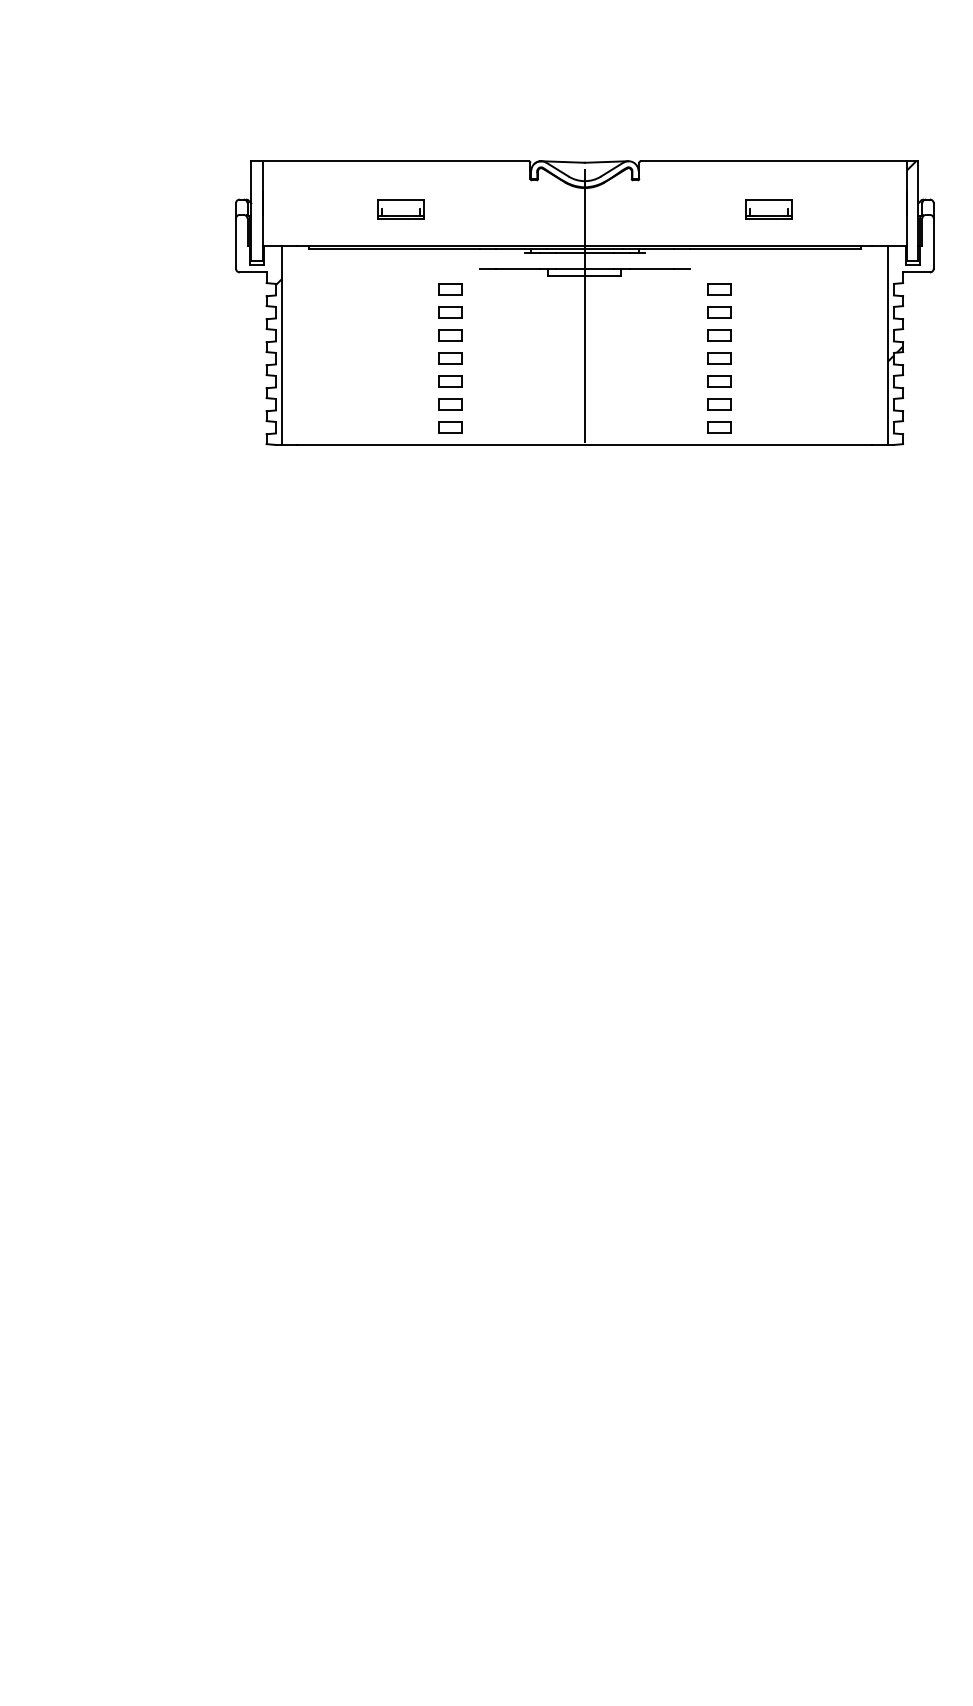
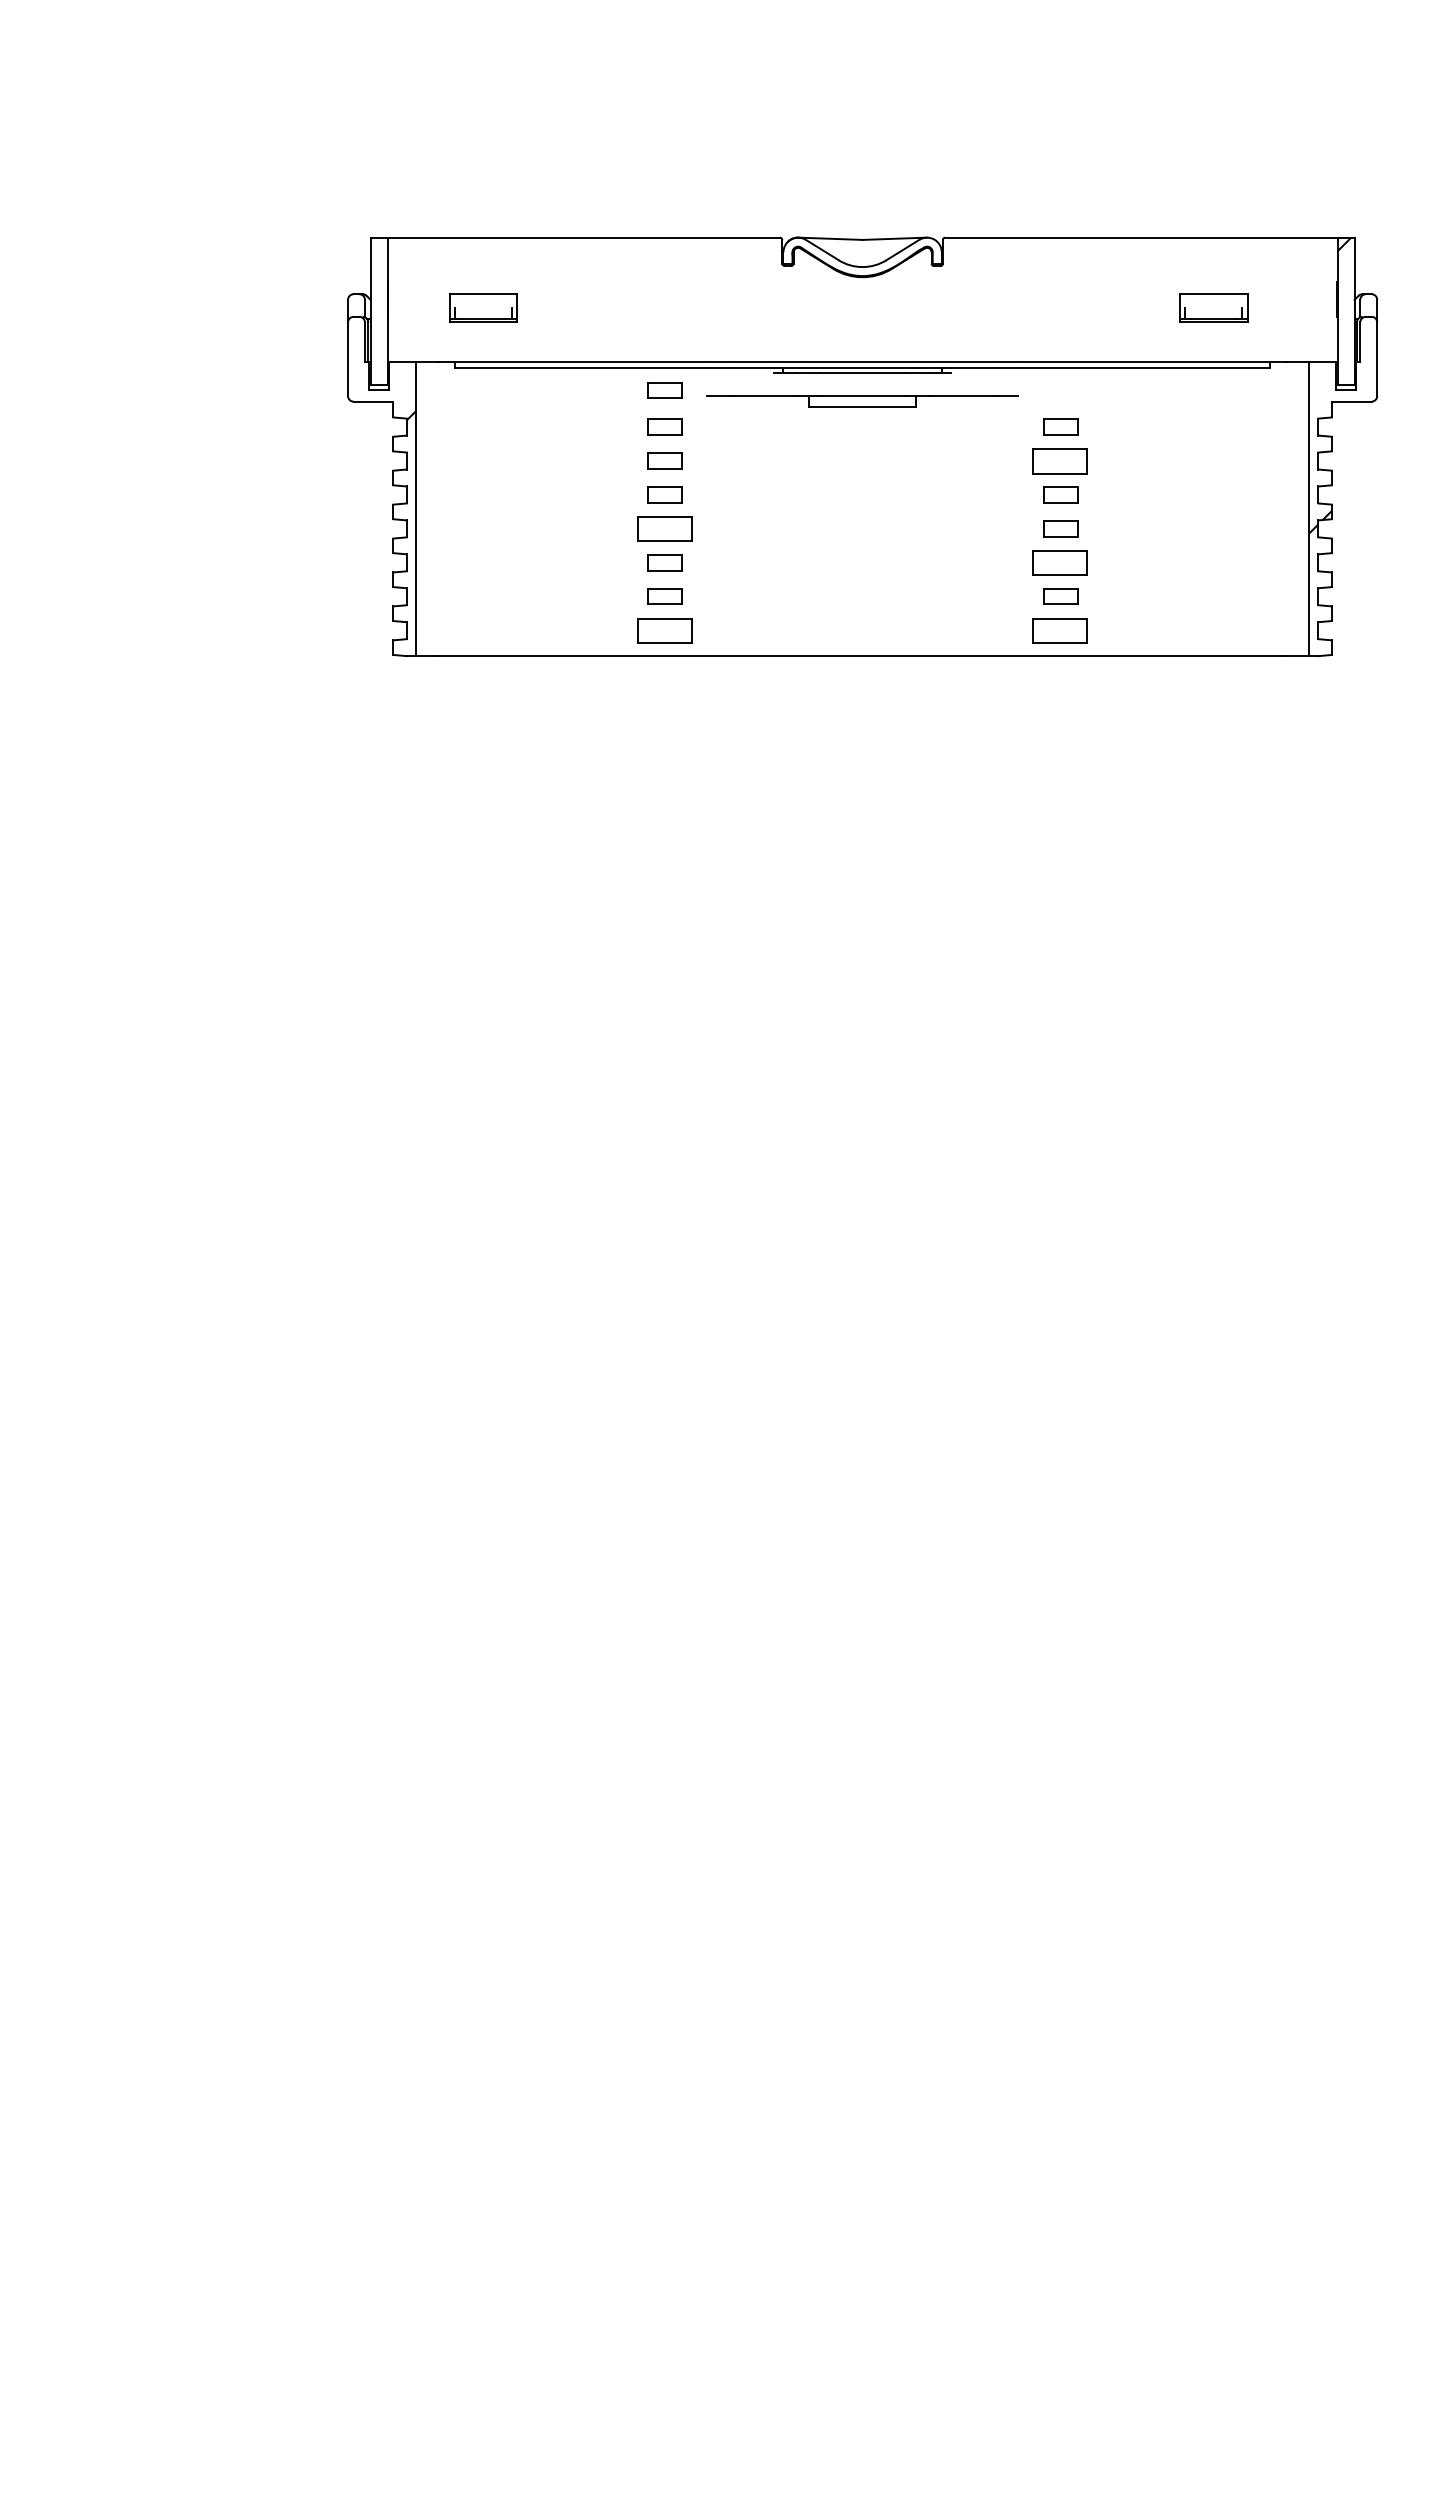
part: (400, 209) -> (482, 308), moved
part: (768, 209) -> (1213, 308), moved
part: (450, 264) -> (664, 389), added
line: (584, 305) -> (862, 450), removed
part: (719, 312) -> (1061, 460), size x1.6
part: (450, 358) -> (664, 528), size x1.6
part: (719, 381) -> (1061, 562), size x1.6
part: (450, 427) -> (664, 630), size x1.6
part: (719, 427) -> (1061, 630), size x1.6

